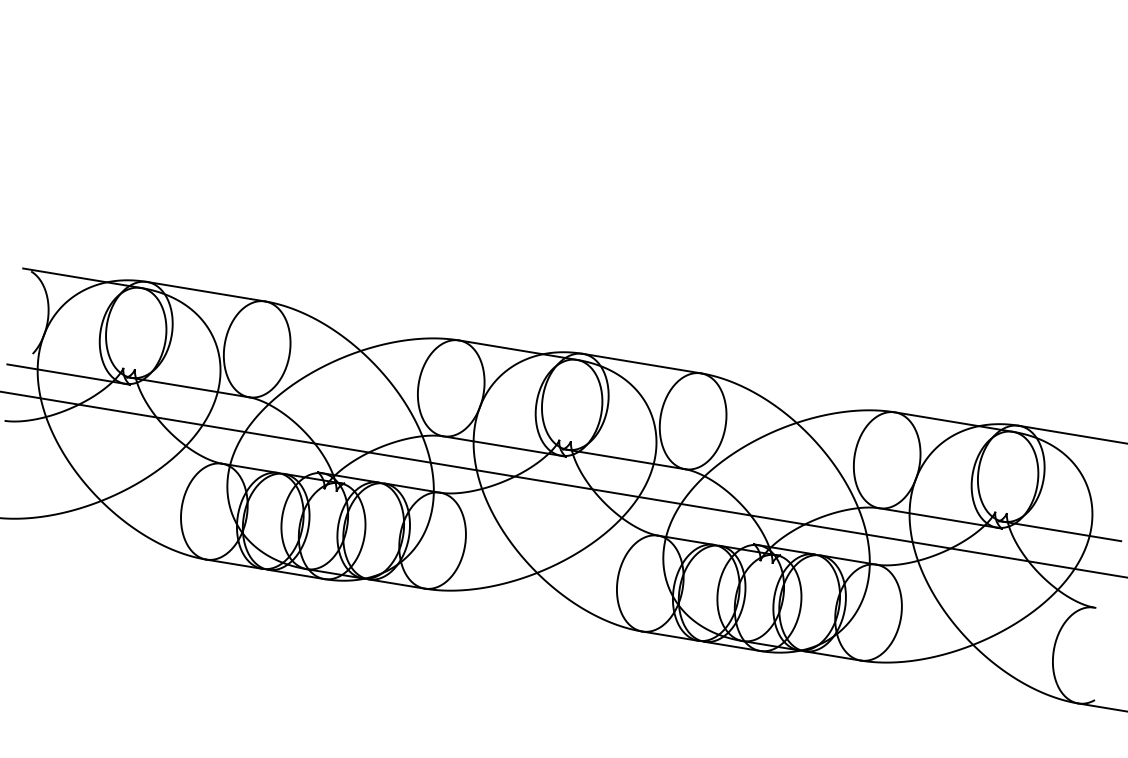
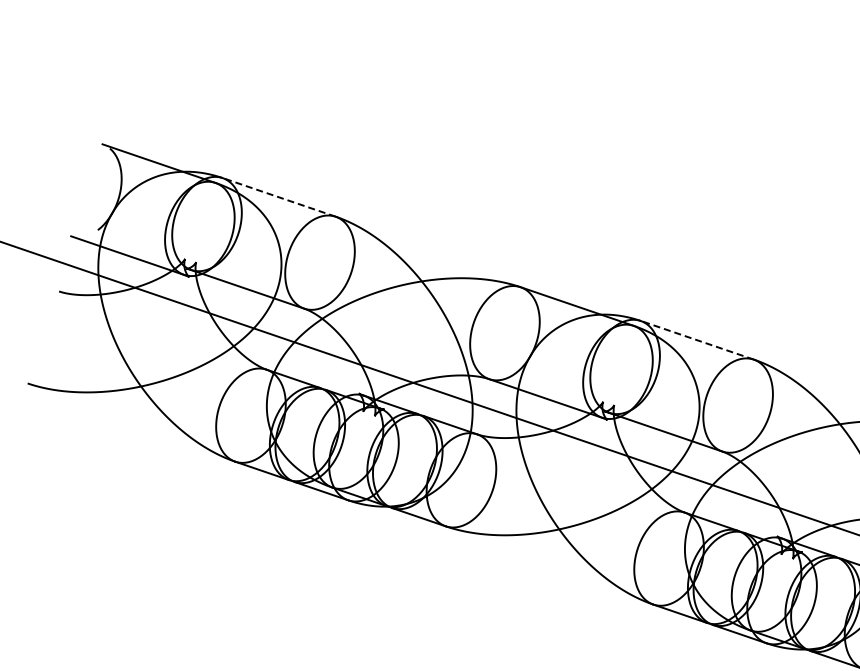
line: (206, 291) -> (279, 197), solid -> dashed
line: (642, 363) -> (697, 340), solid -> dashed

